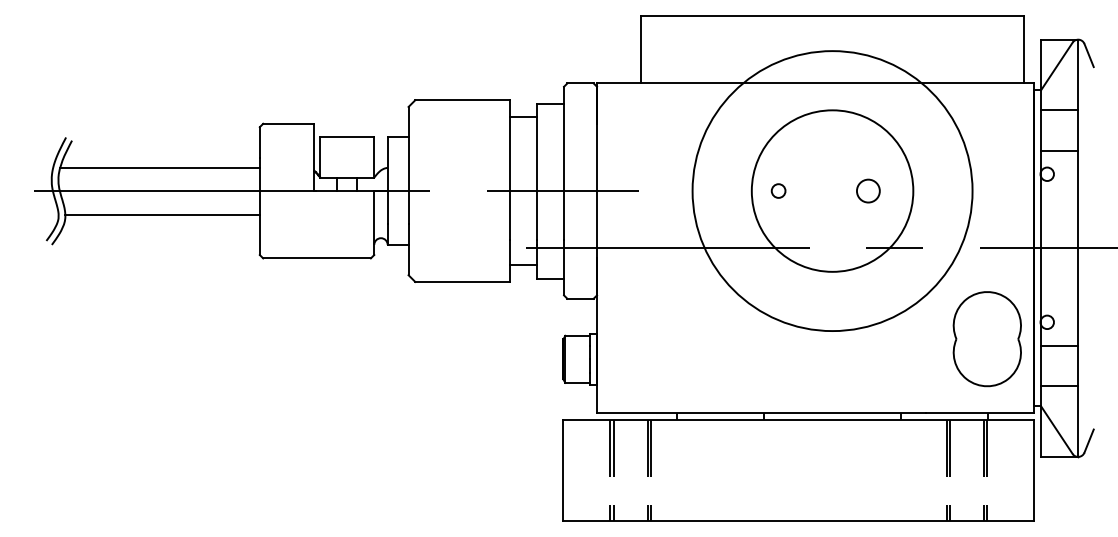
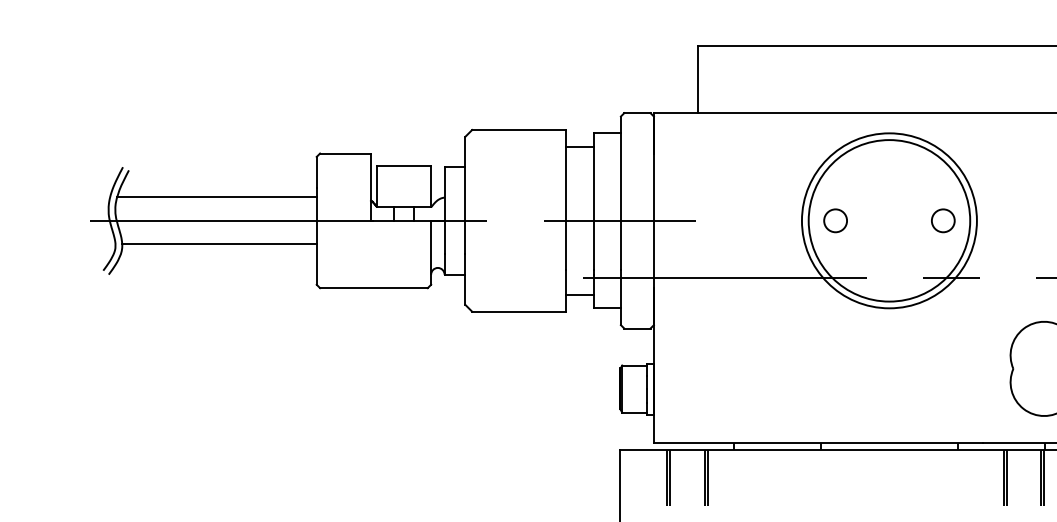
circle: (778, 190) -> (835, 220), size x1.67
circle: (832, 190) -> (889, 220), size x0.62
circle: (868, 190) -> (943, 220), moved

